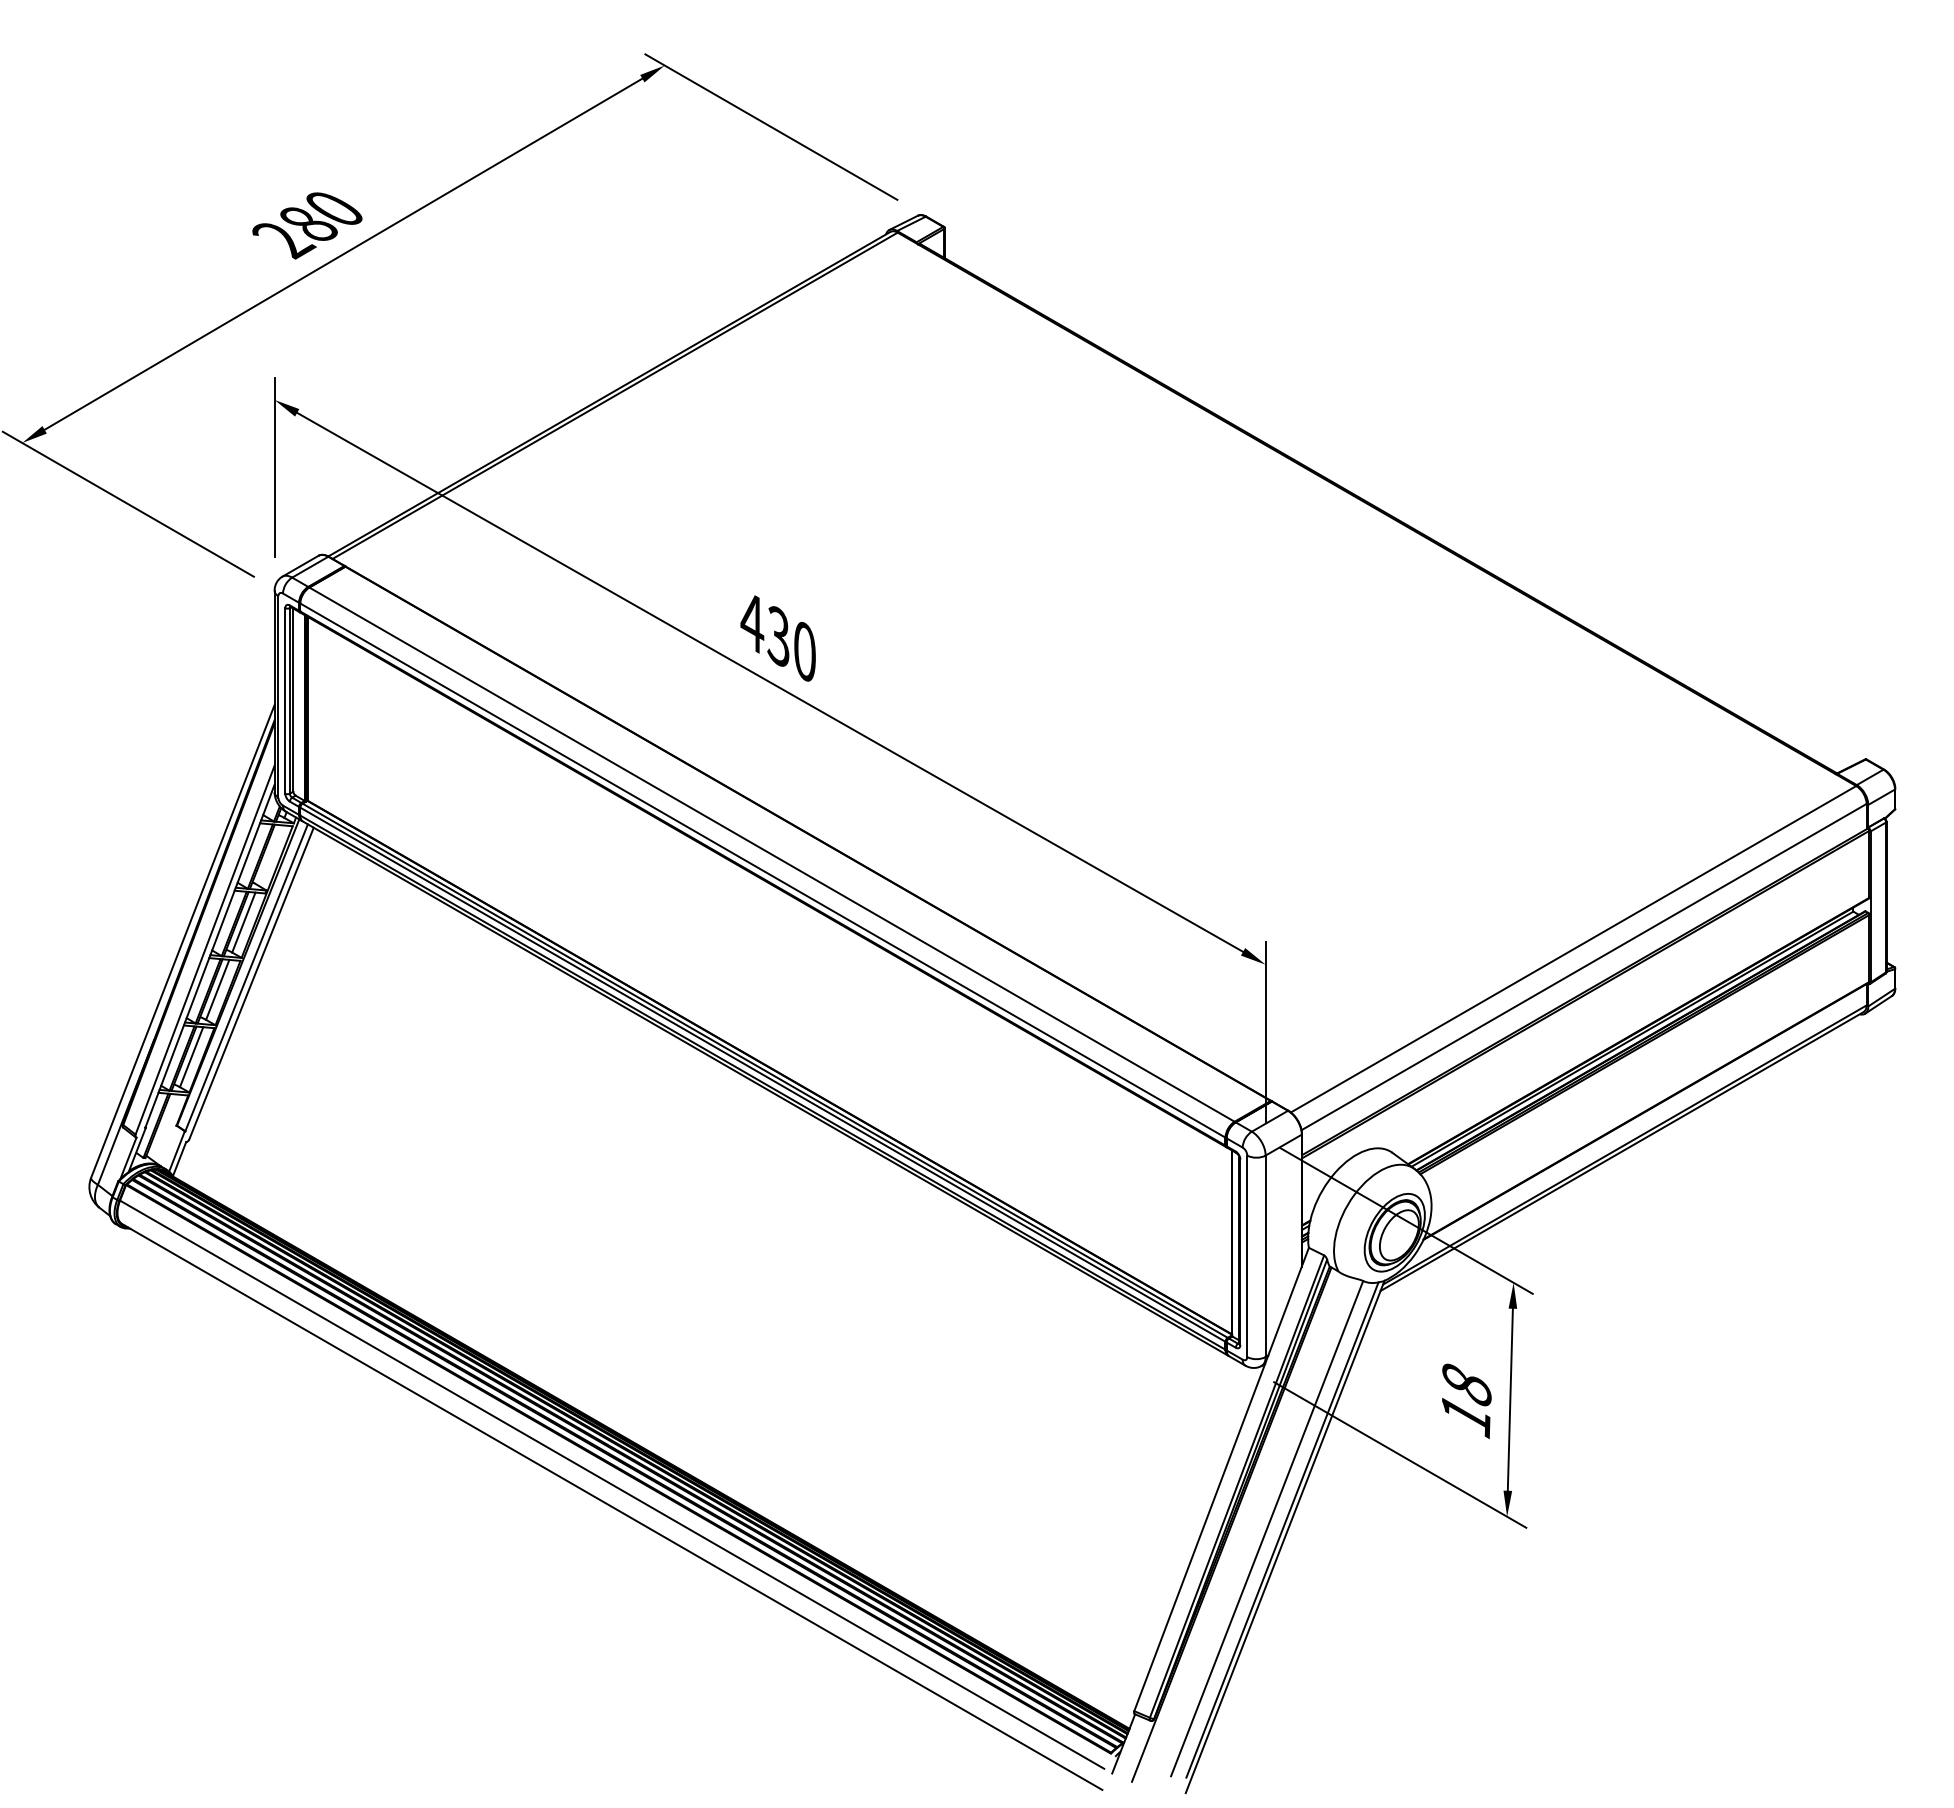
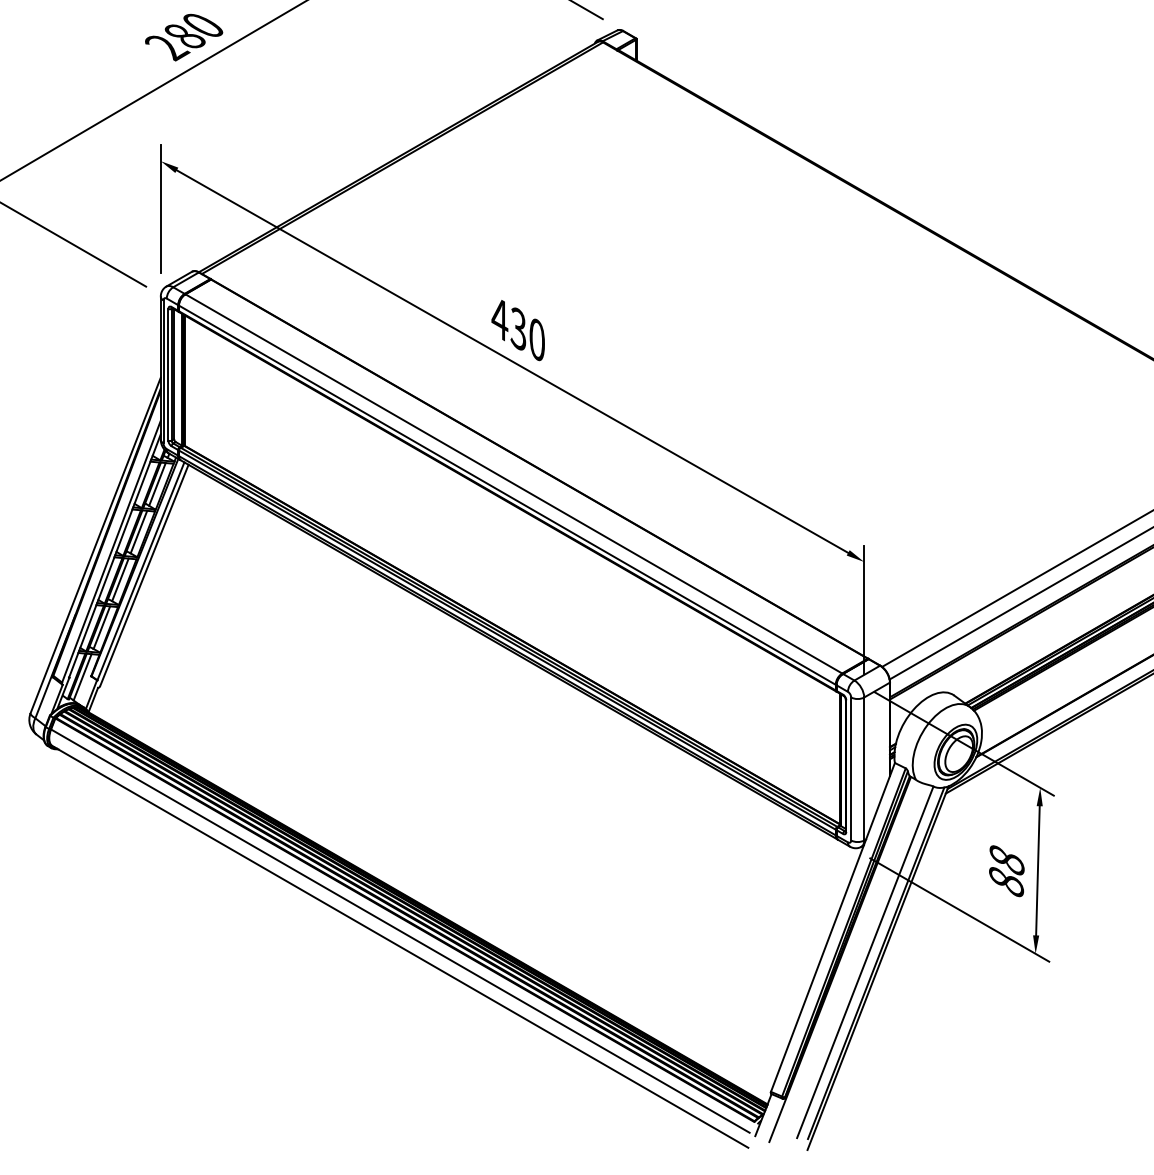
line: (269, 855) -> (157, 484), added
line: (164, 1126) -> (82, 676), added
text: (1465, 1416) -> (1006, 882), 18 -> 88

